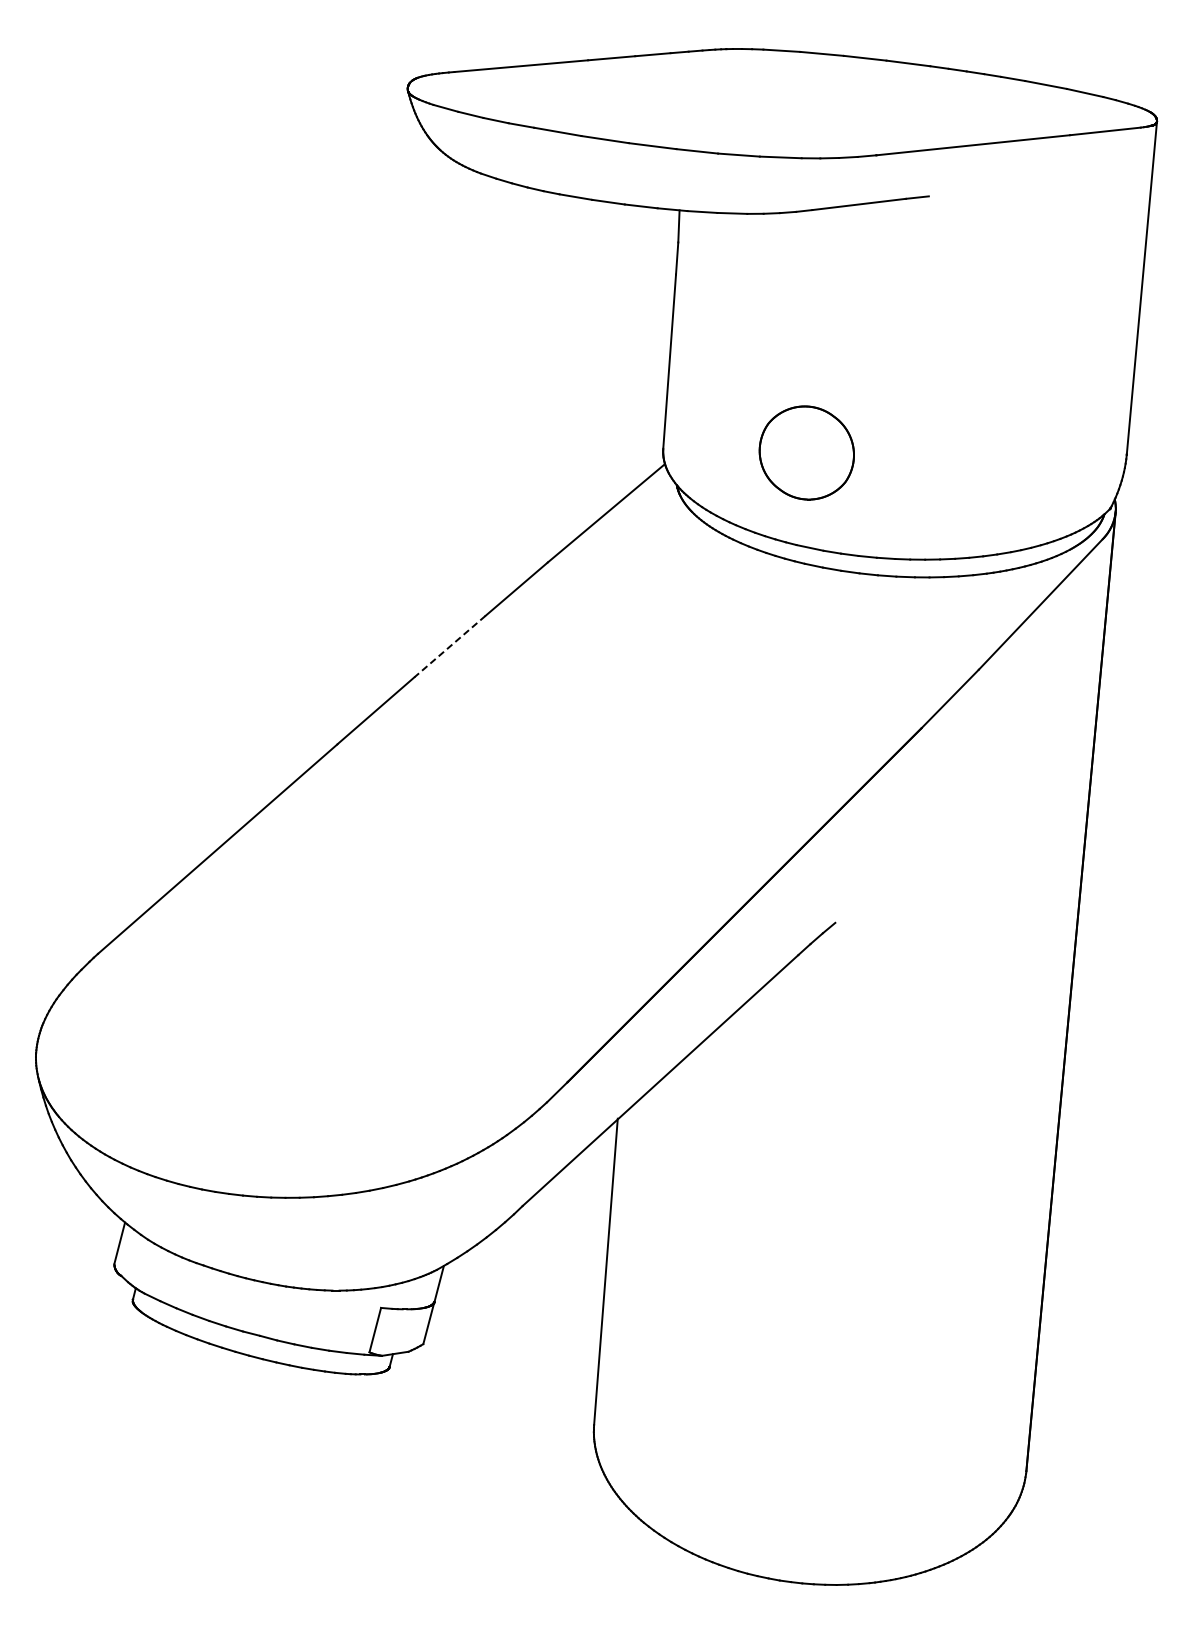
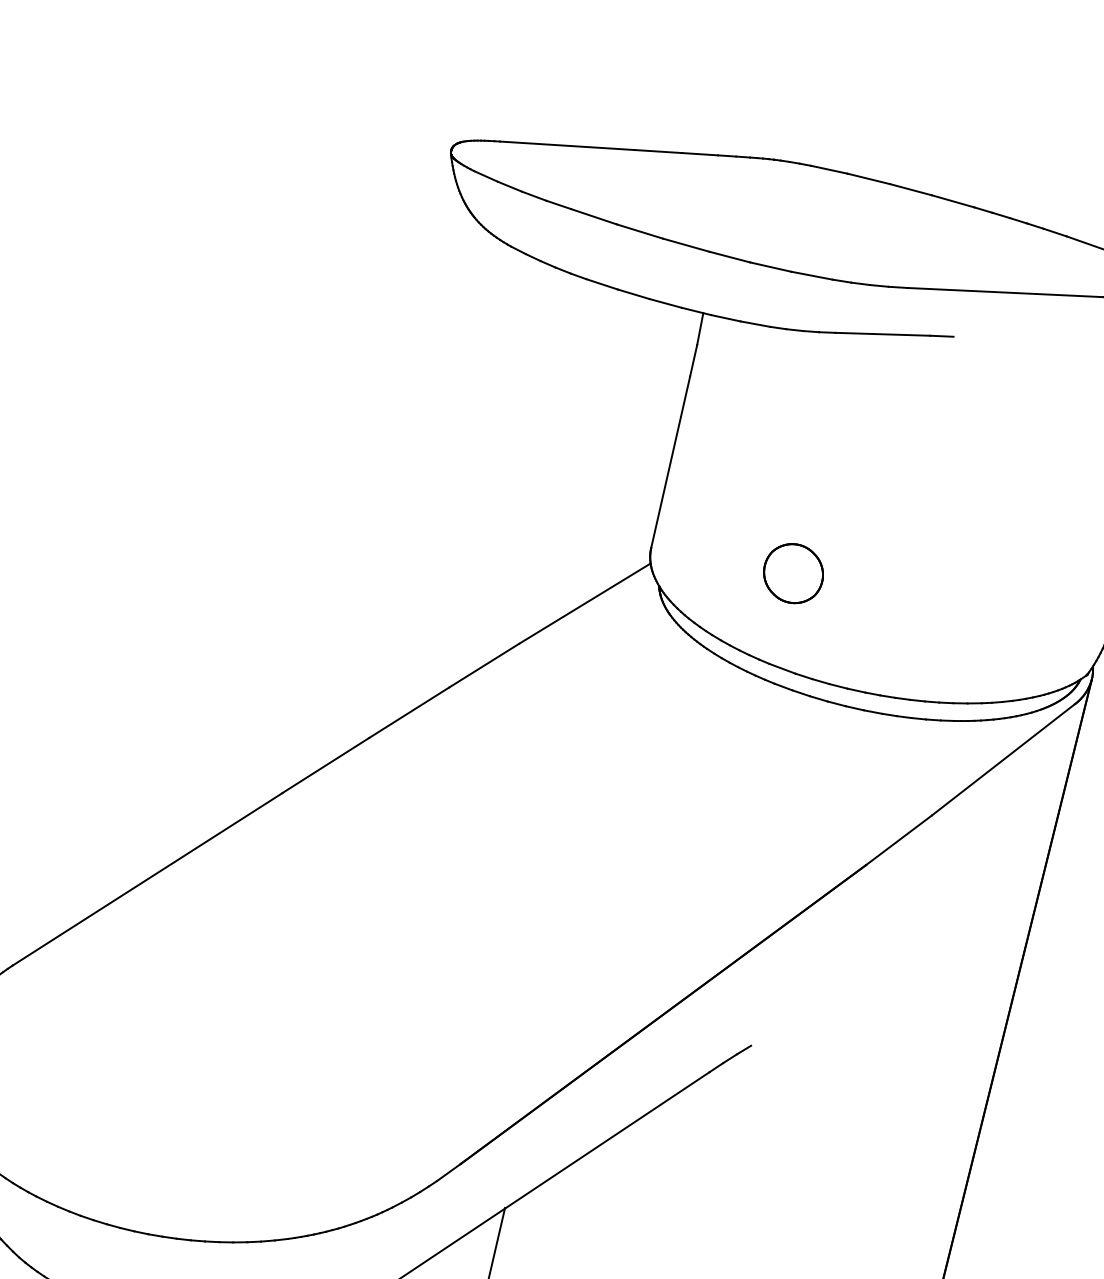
part: (806, 452) -> (793, 573), size x0.62
line: (449, 646) -> (408, 712), dashed -> solid

